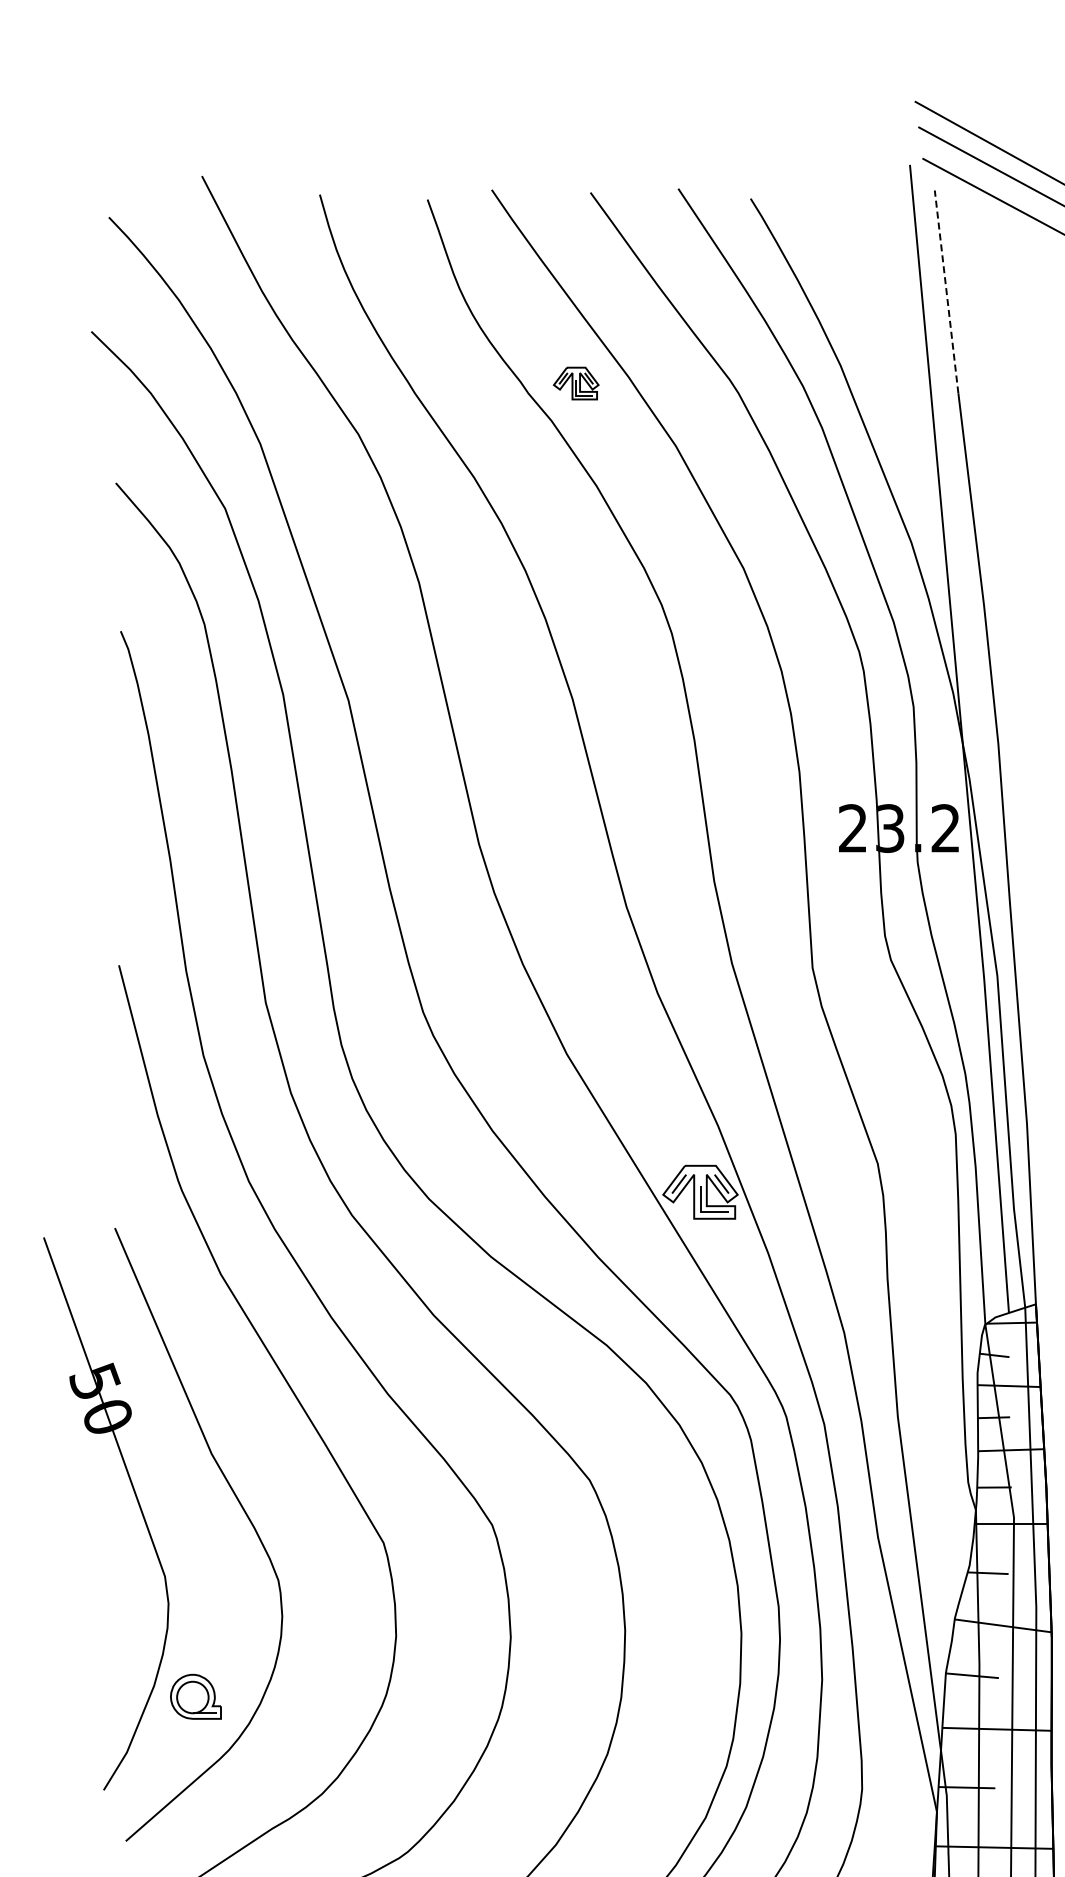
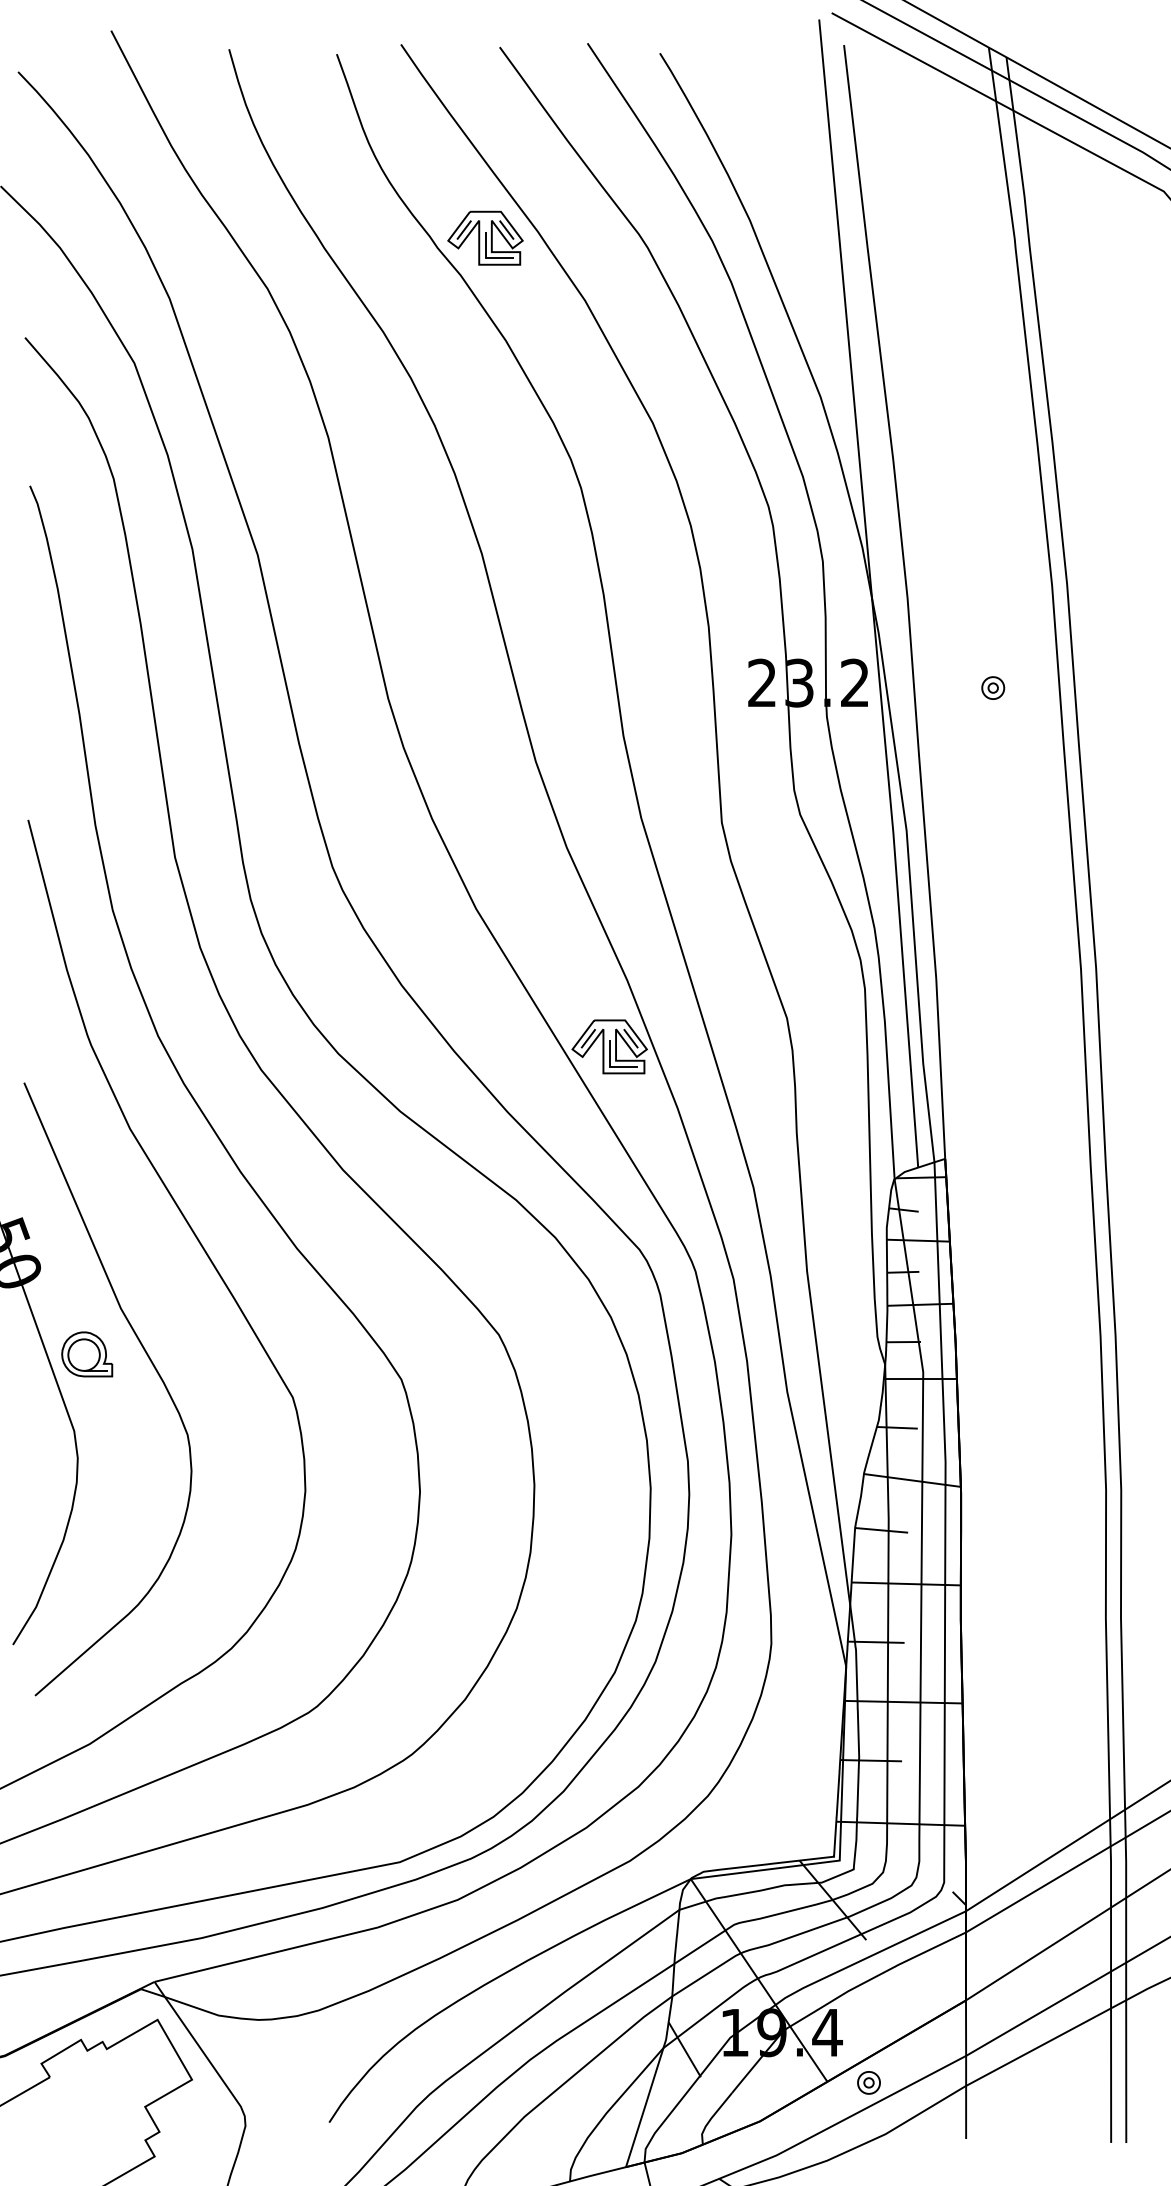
line: (946, 291) -> (855, 146), dashed -> solid
part: (576, 382) -> (485, 237), size x1.67
part: (196, 1696) -> (87, 1354), moved

